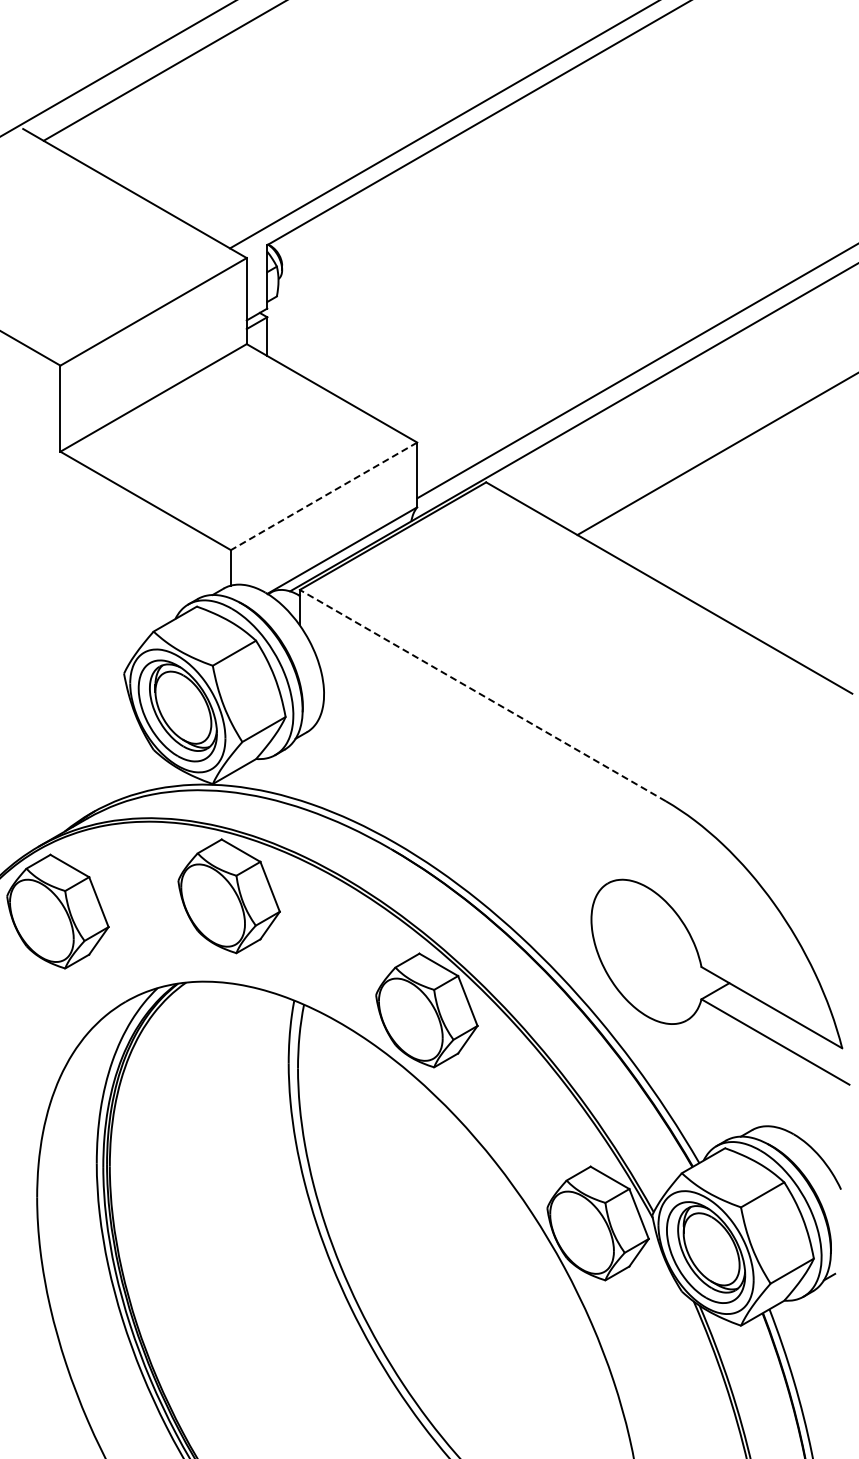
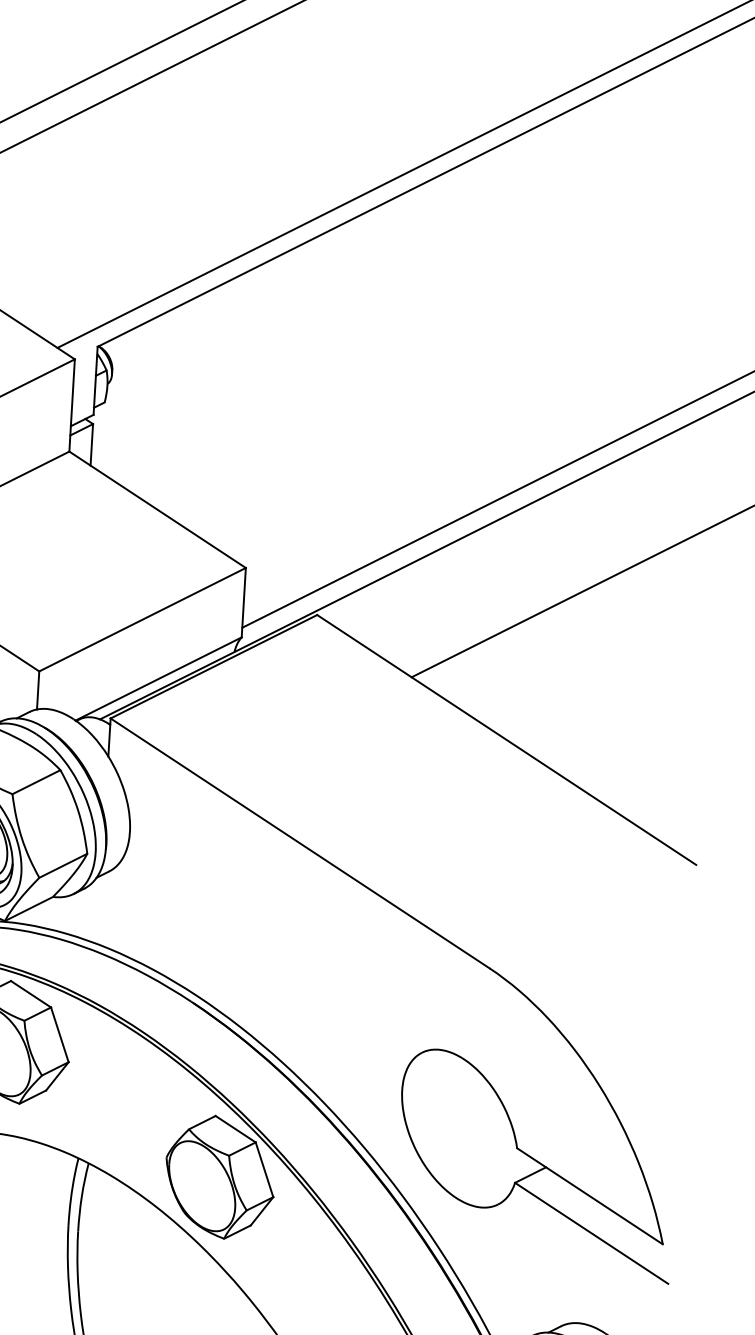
line: (324, 496) -> (142, 619), dashed -> solid
line: (482, 695) -> (299, 843), dashed -> solid

